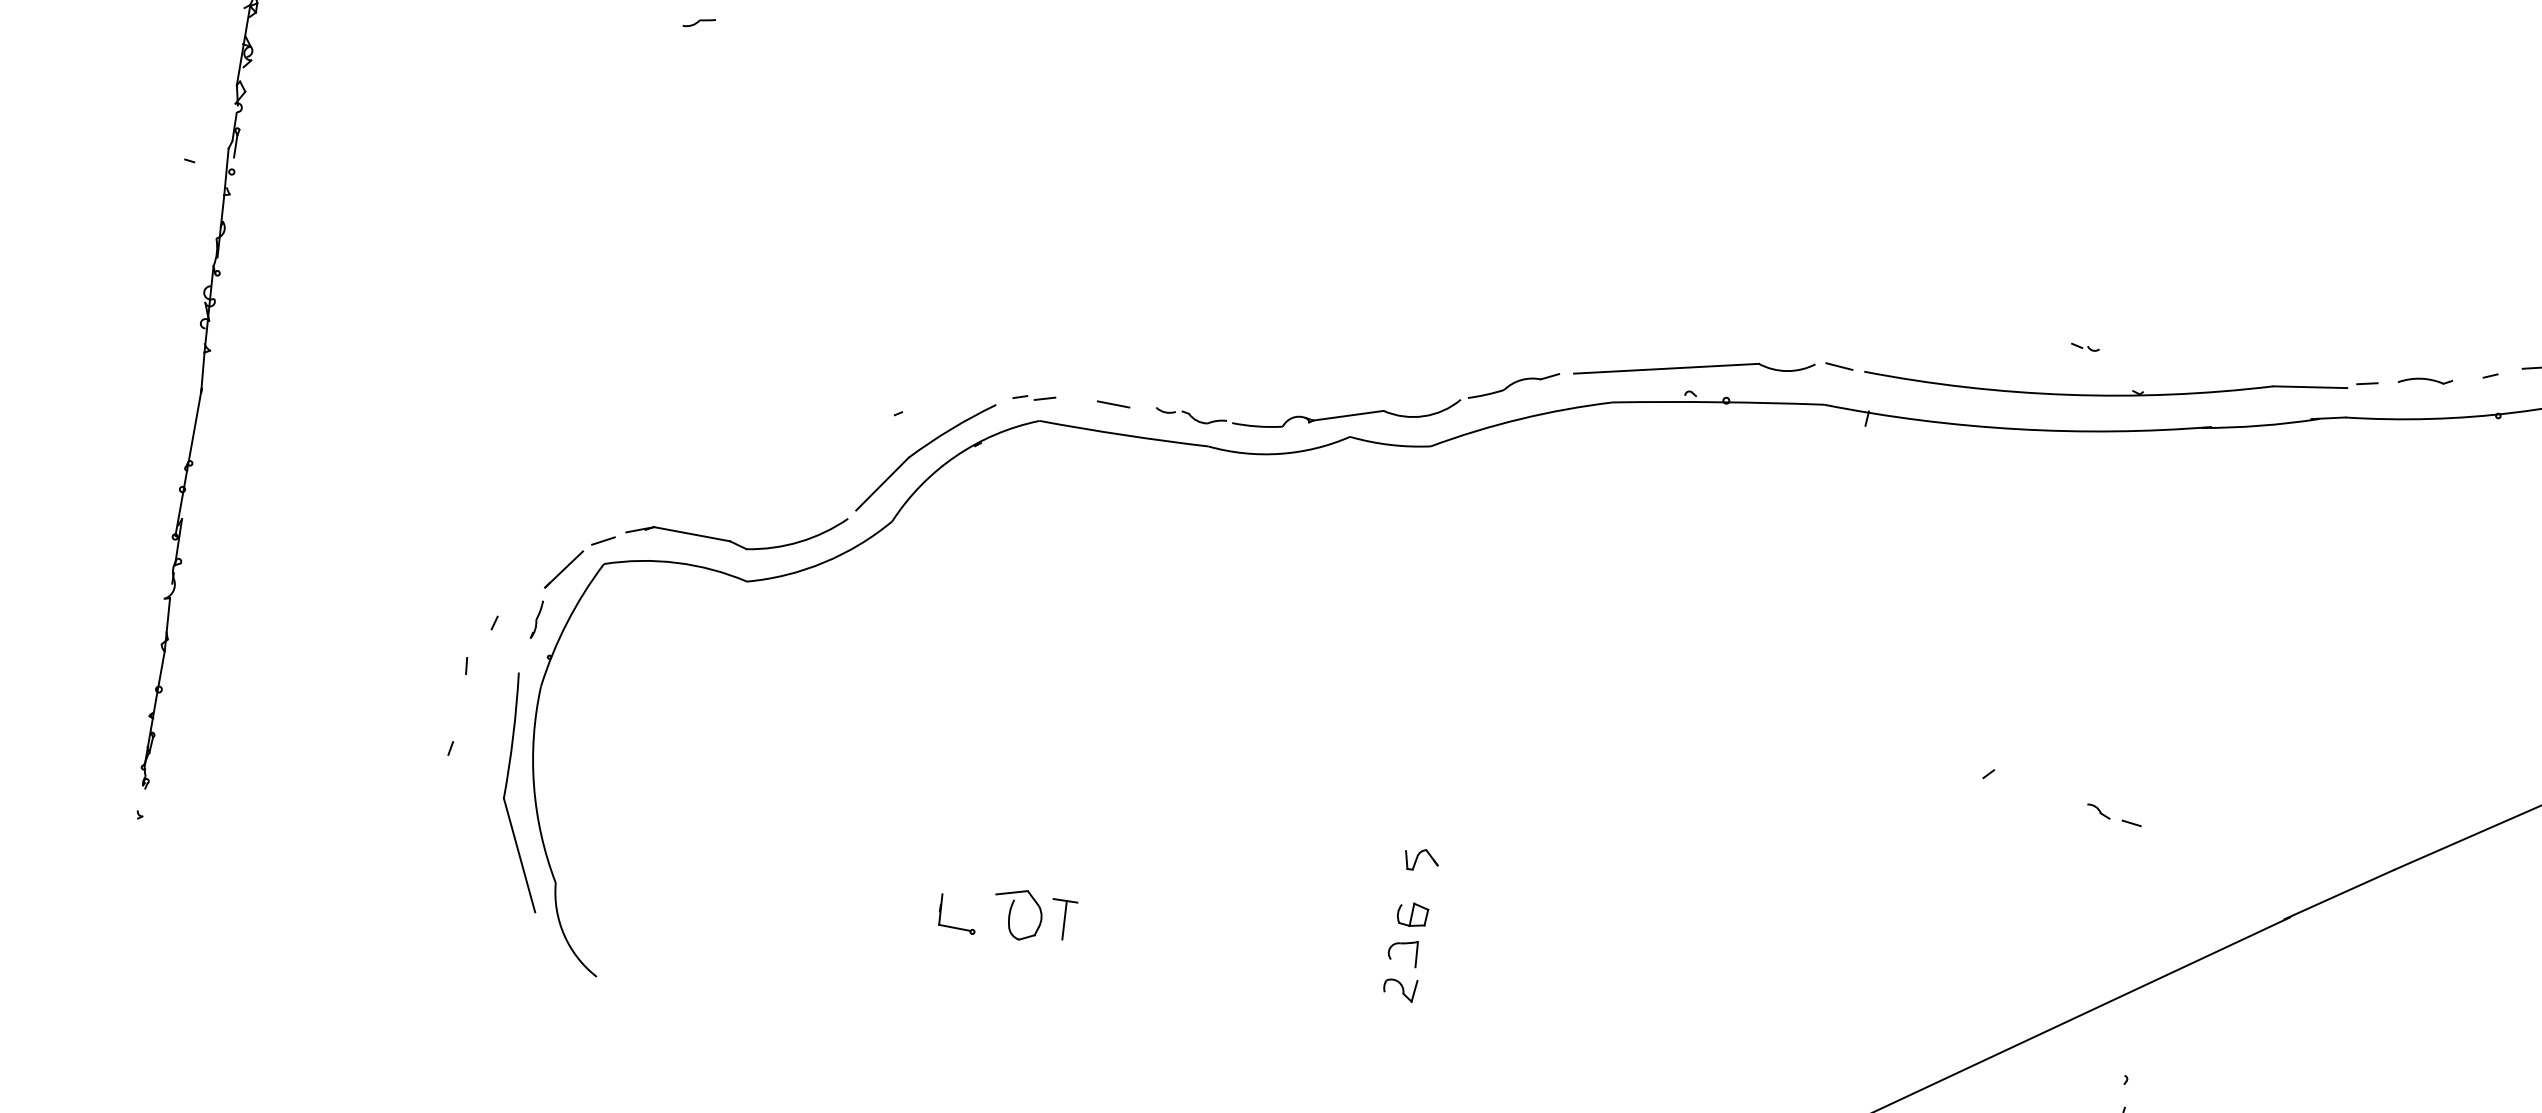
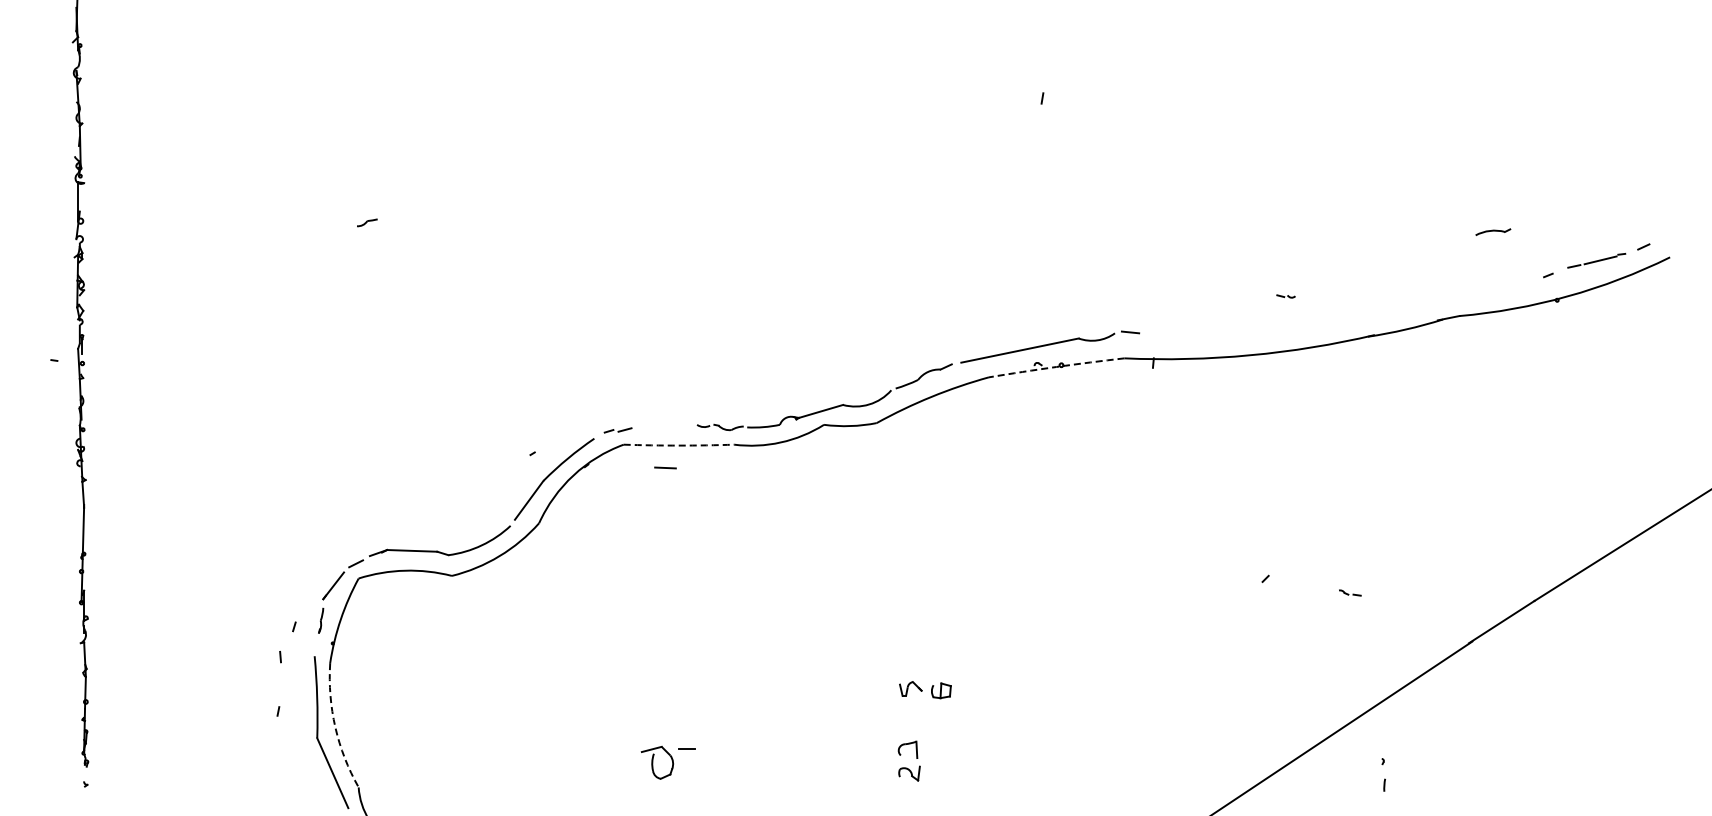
part: (2426, 380) -> (1493, 231), moved
part: (2121, 393) -> (1313, 322), removed
arc: (1718, 401) -> (1056, 366), solid -> dashed
line: (1113, 403) -> (665, 467), moved
arc: (1124, 435) -> (679, 445), solid -> dashed
arc: (534, 786) -> (335, 727), solid -> dashed
part: (2113, 814) -> (1349, 592), size x0.6
part: (1412, 914) -> (941, 690), moved
line: (1063, 919) -> (687, 761), removed
part: (956, 926) -> (619, 776), removed

